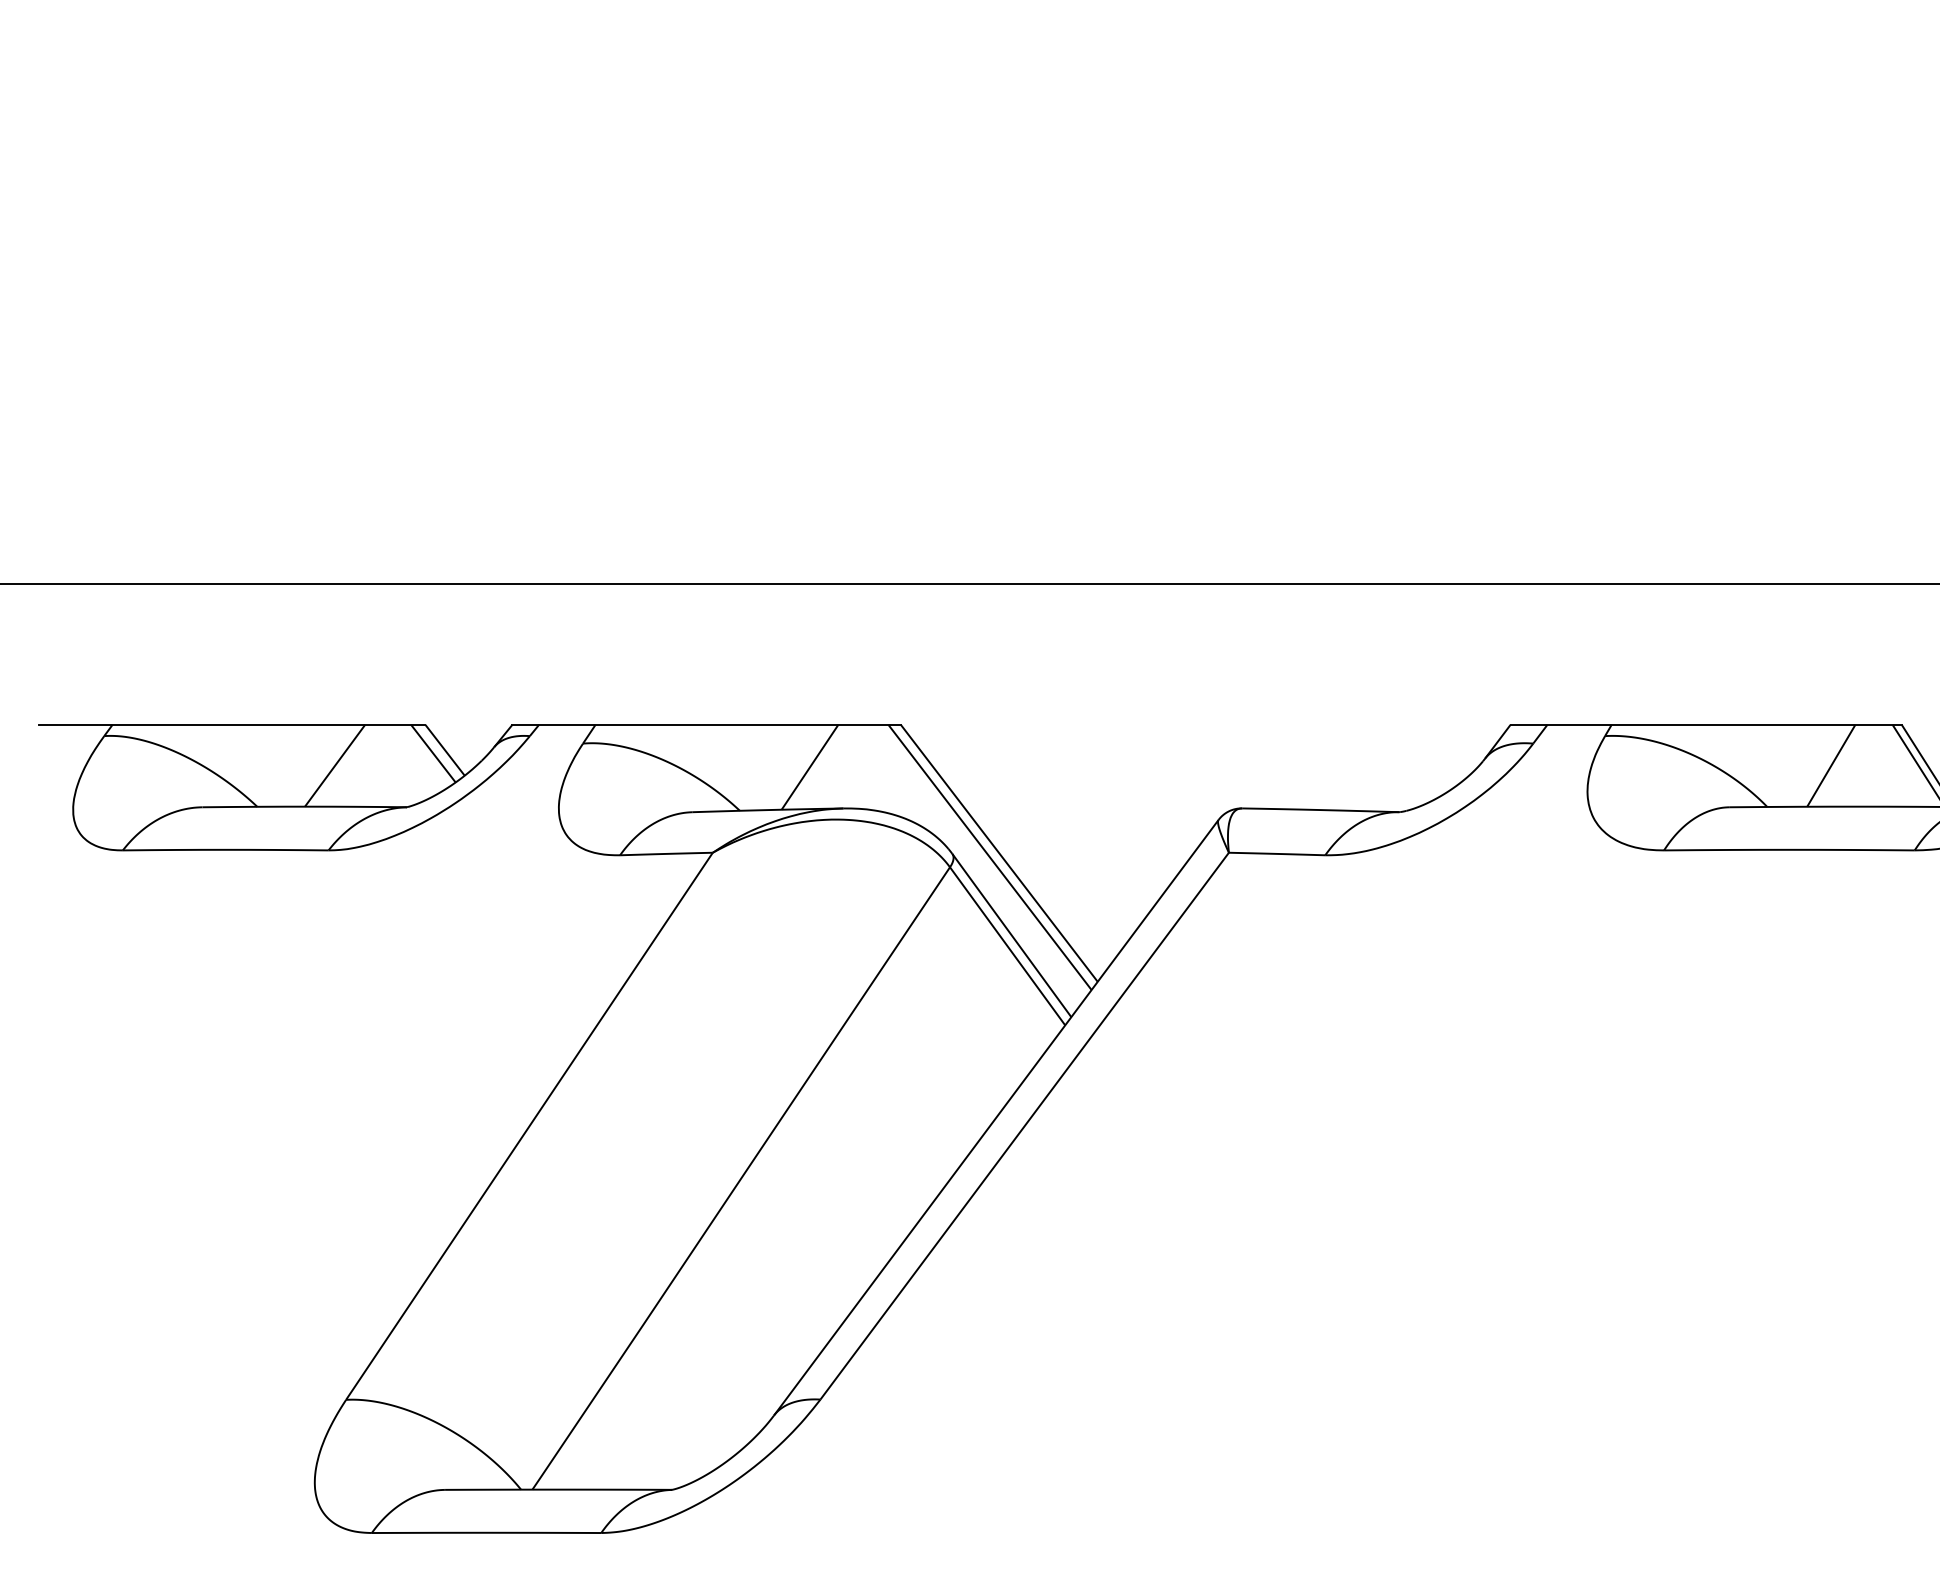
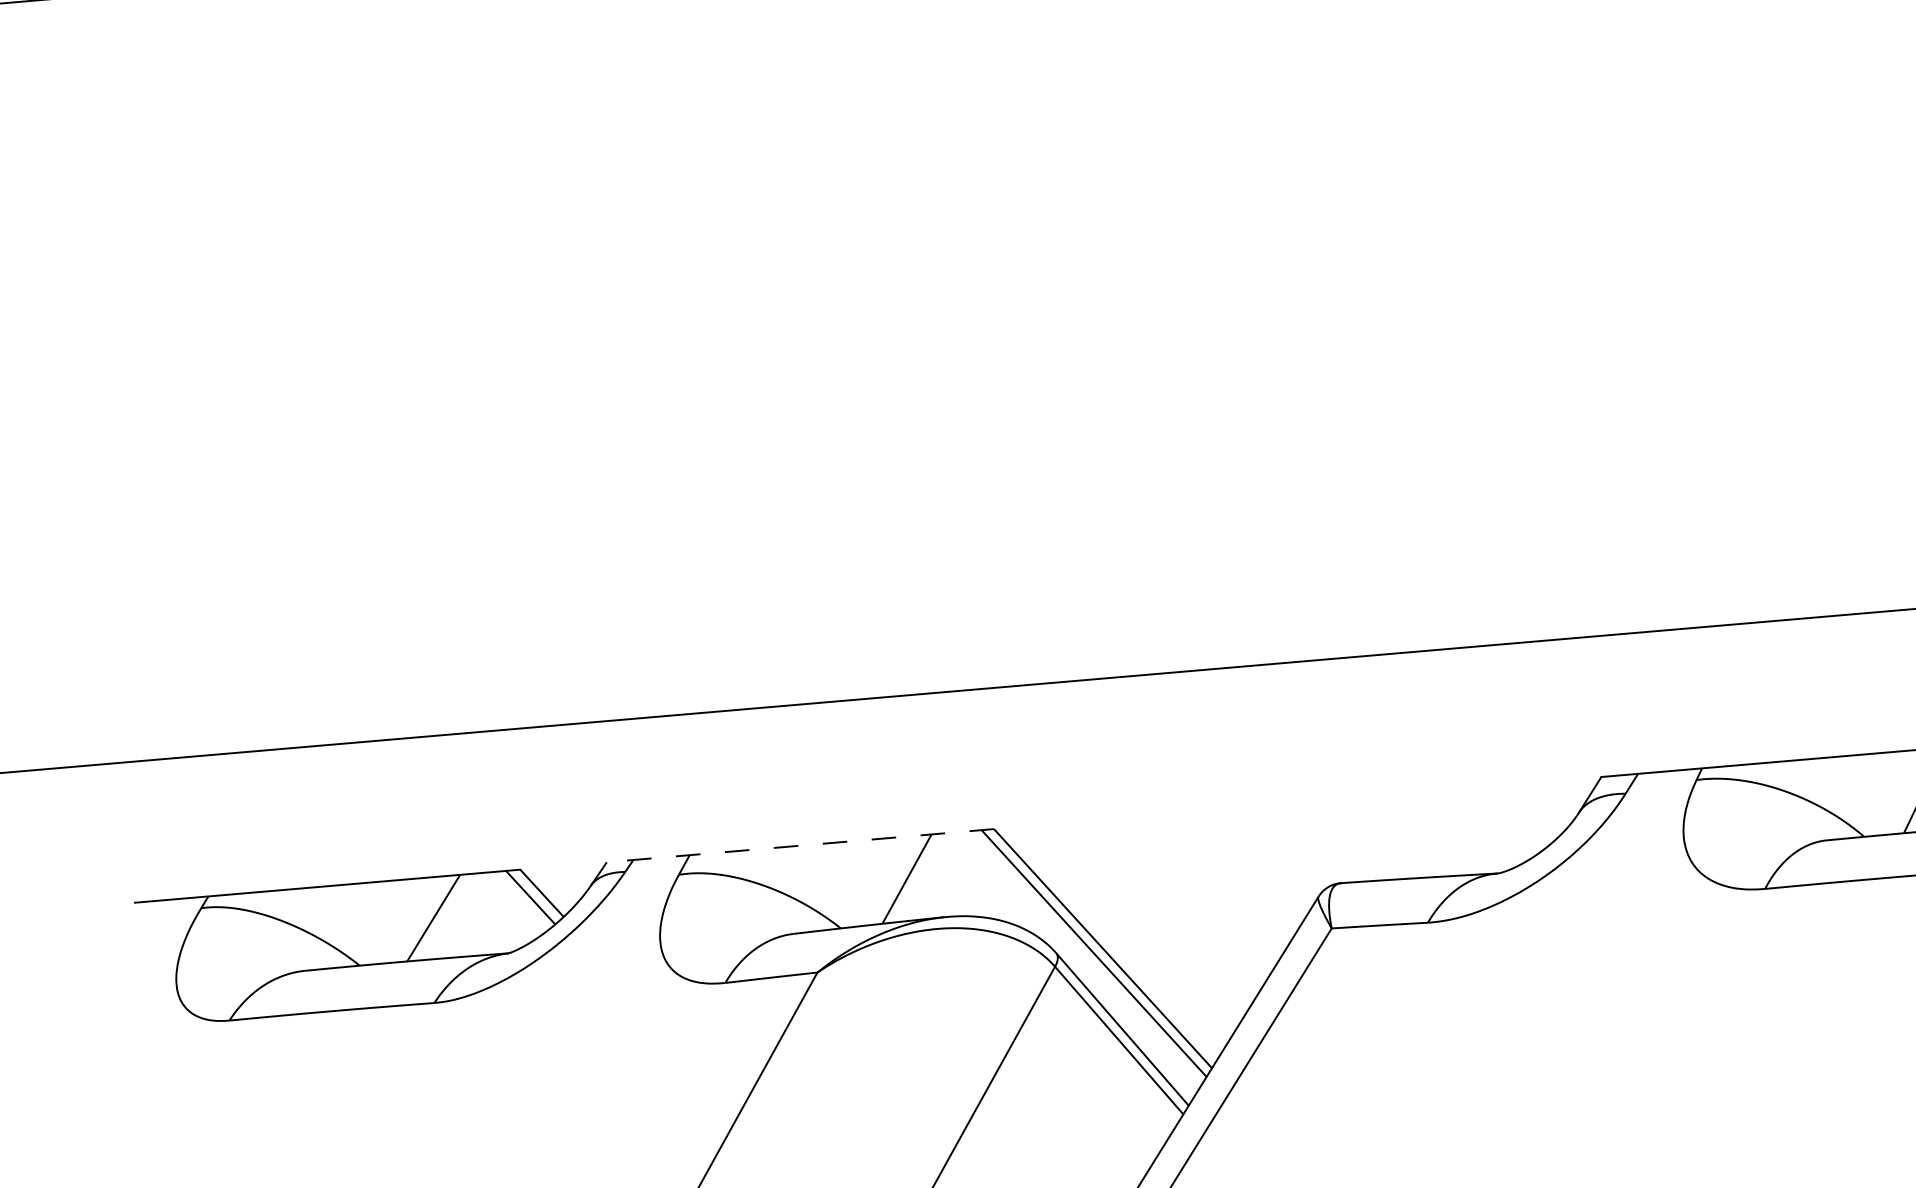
line: (706, 724) -> (800, 845), solid -> dashed

